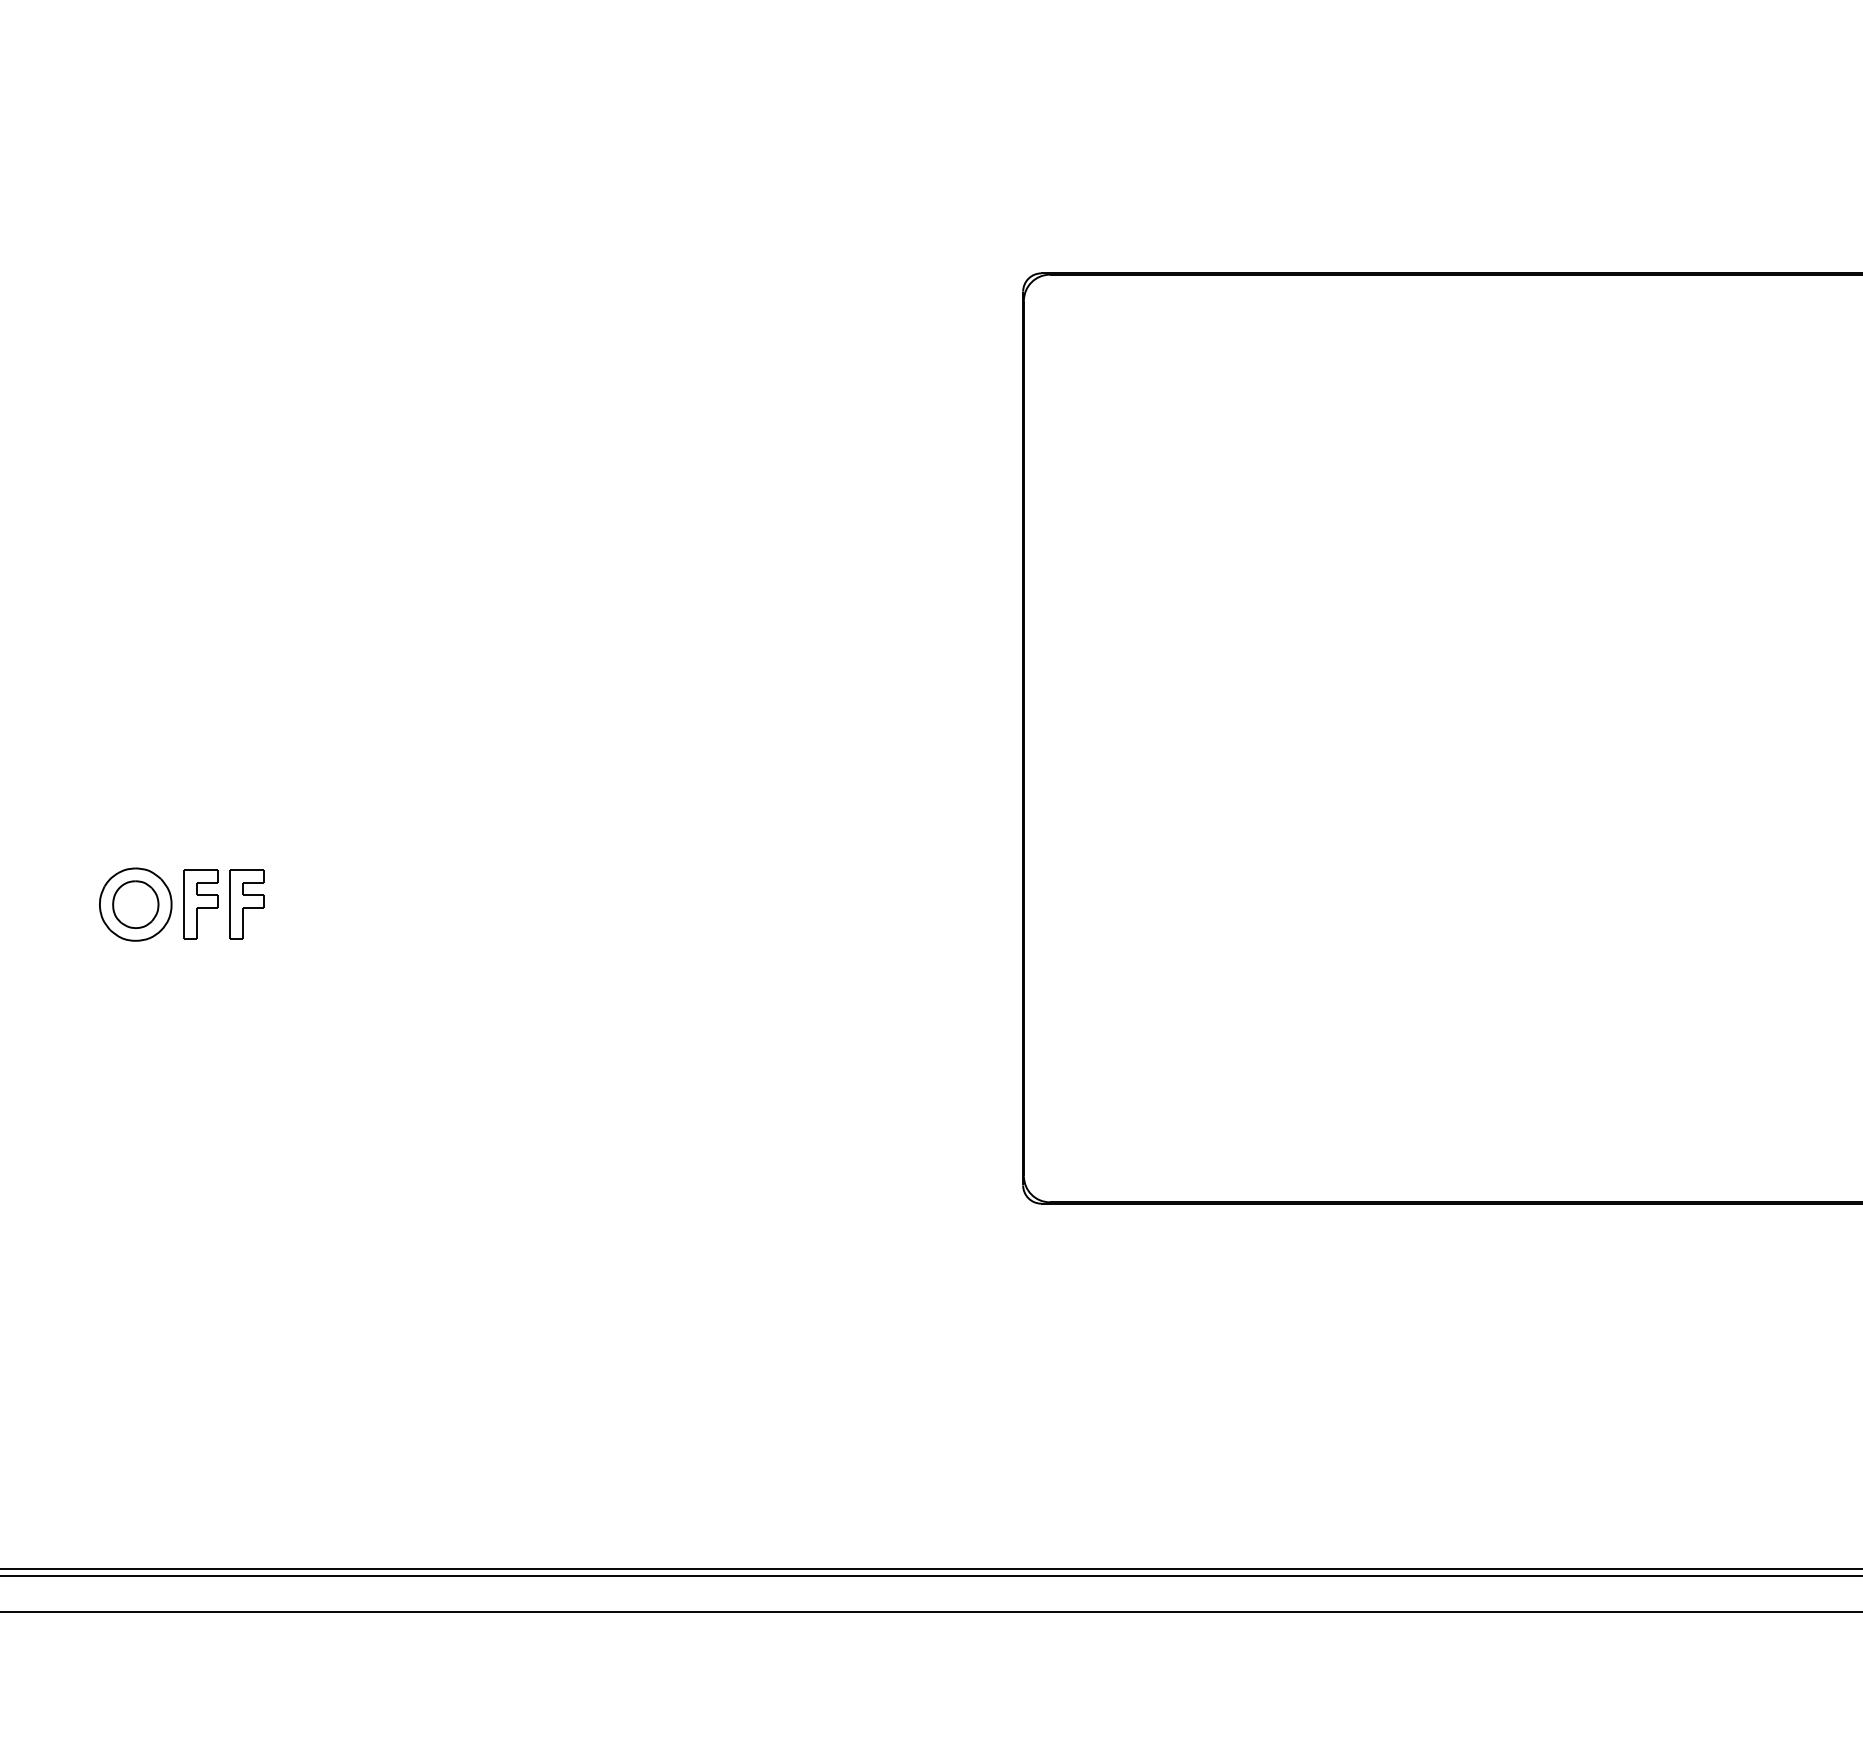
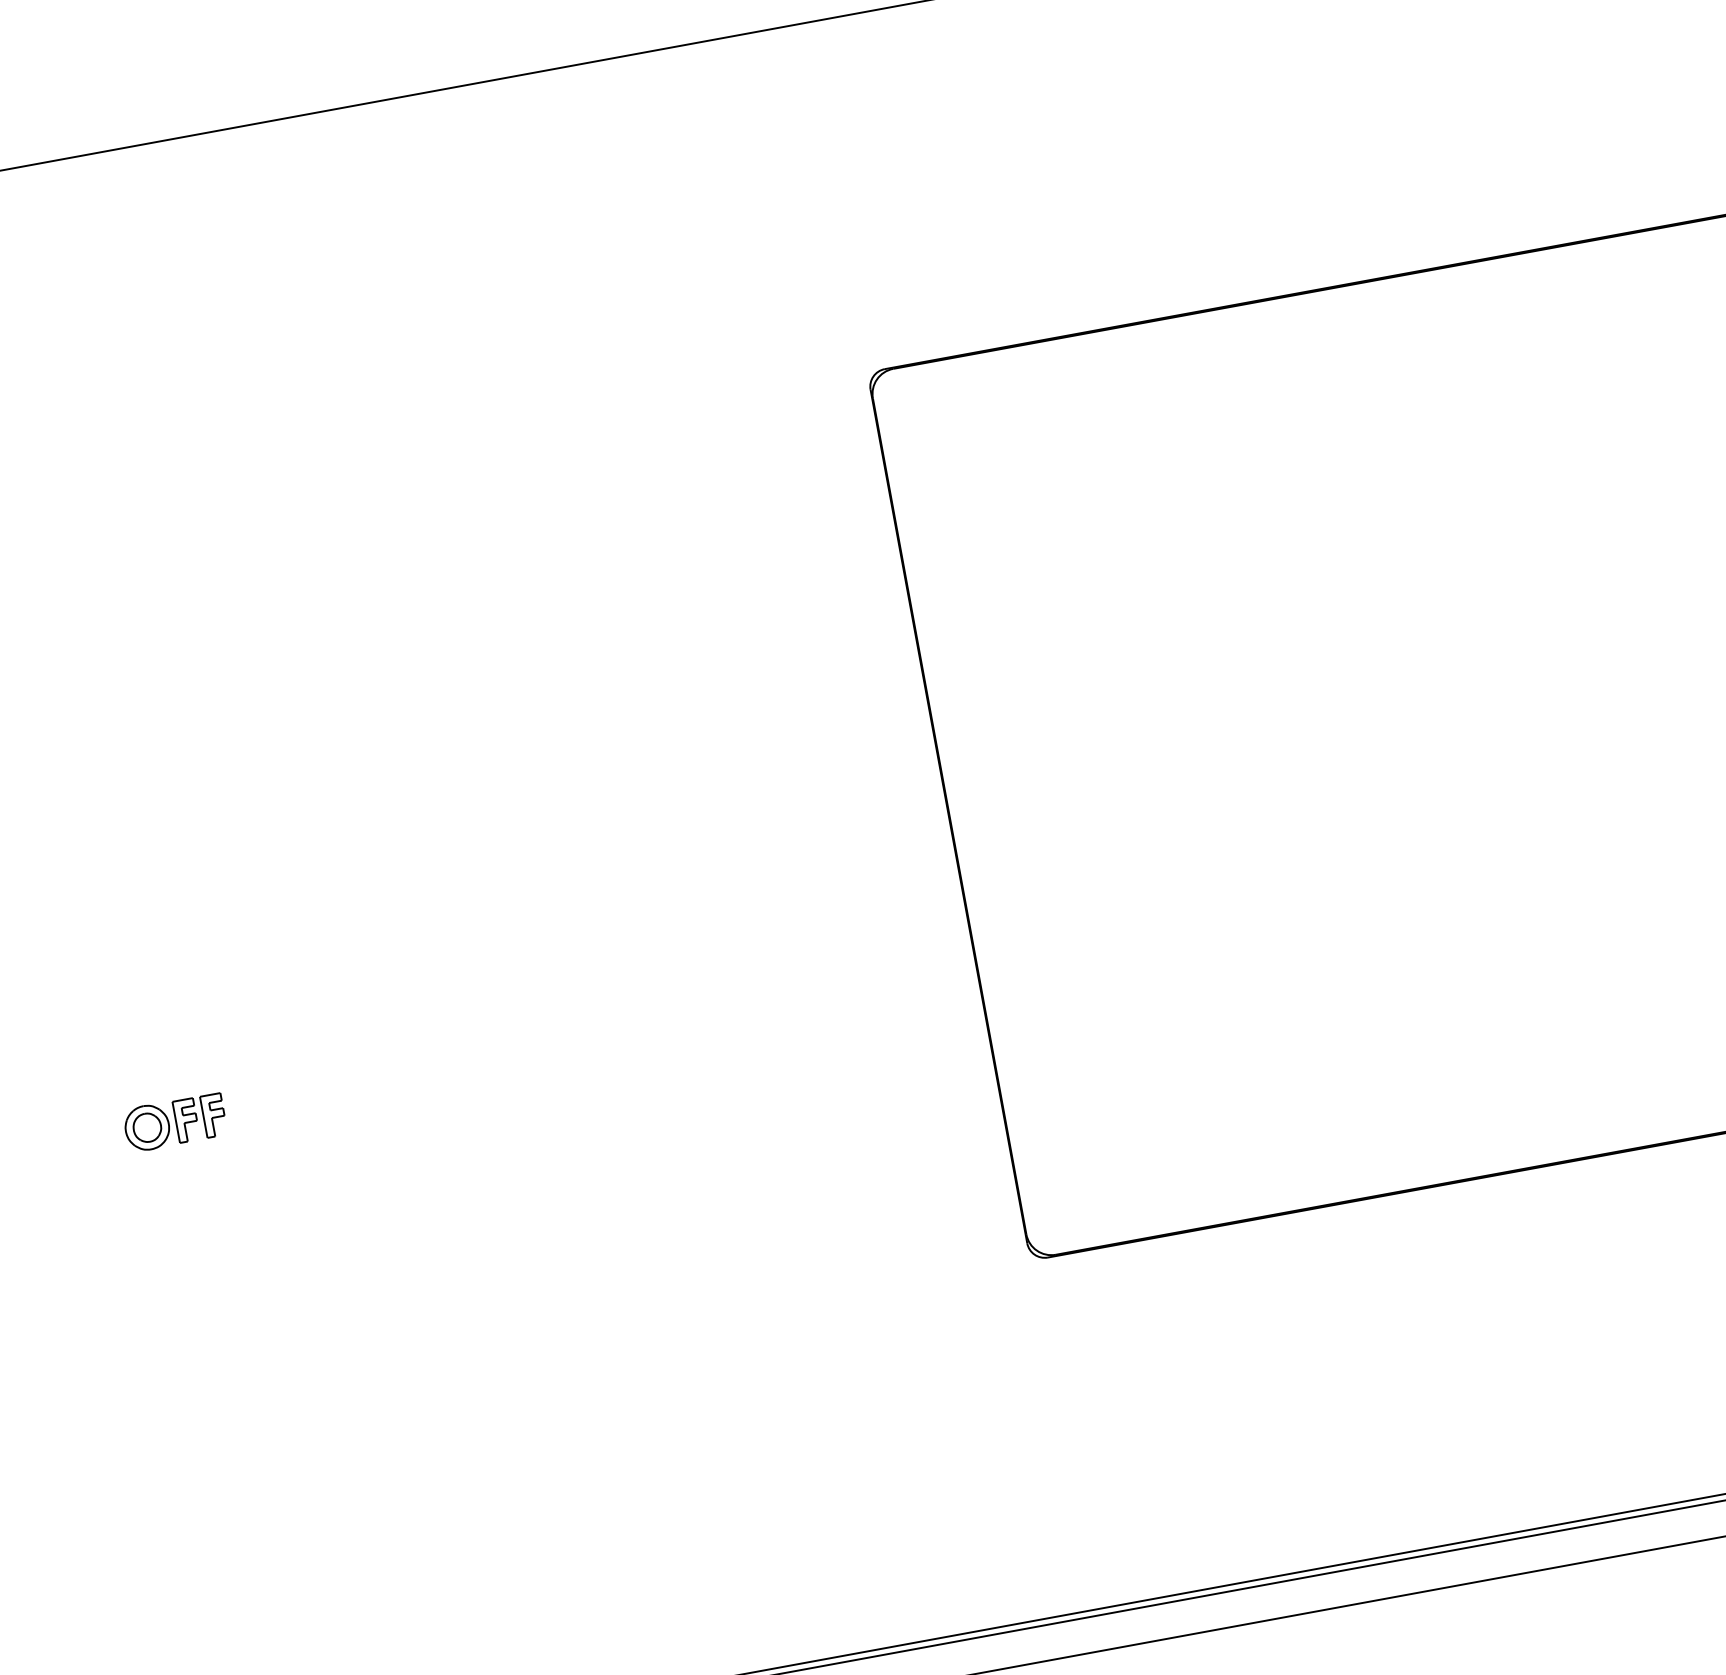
part: (182, 904) -> (175, 1122), size x0.62

